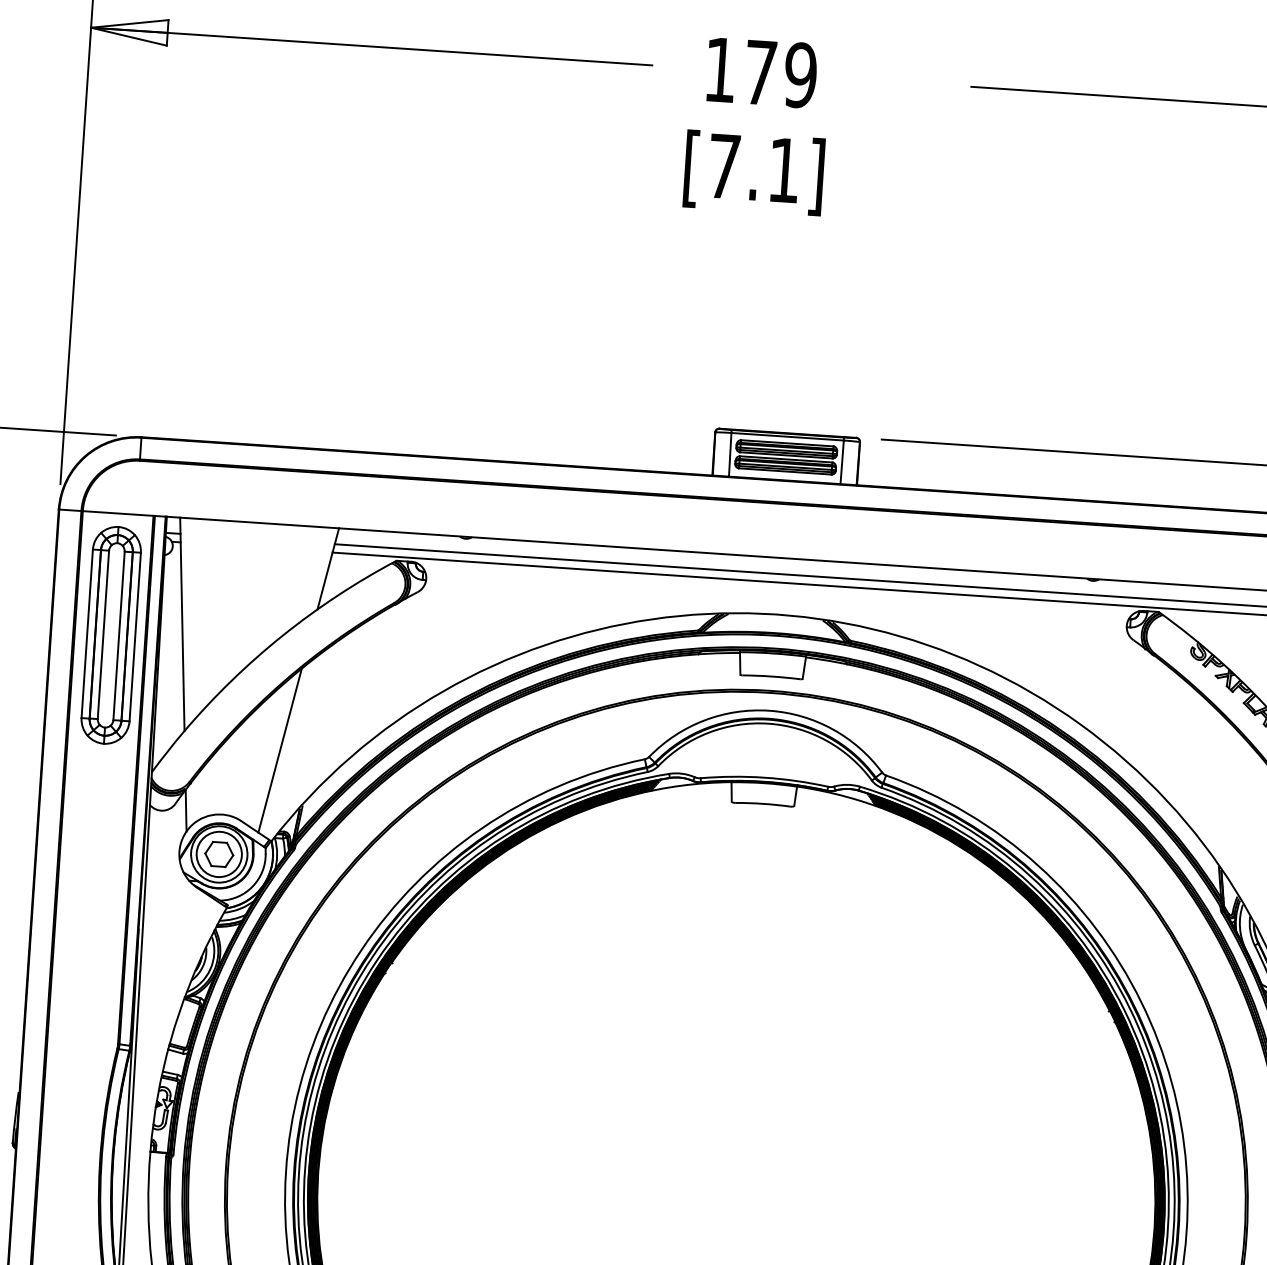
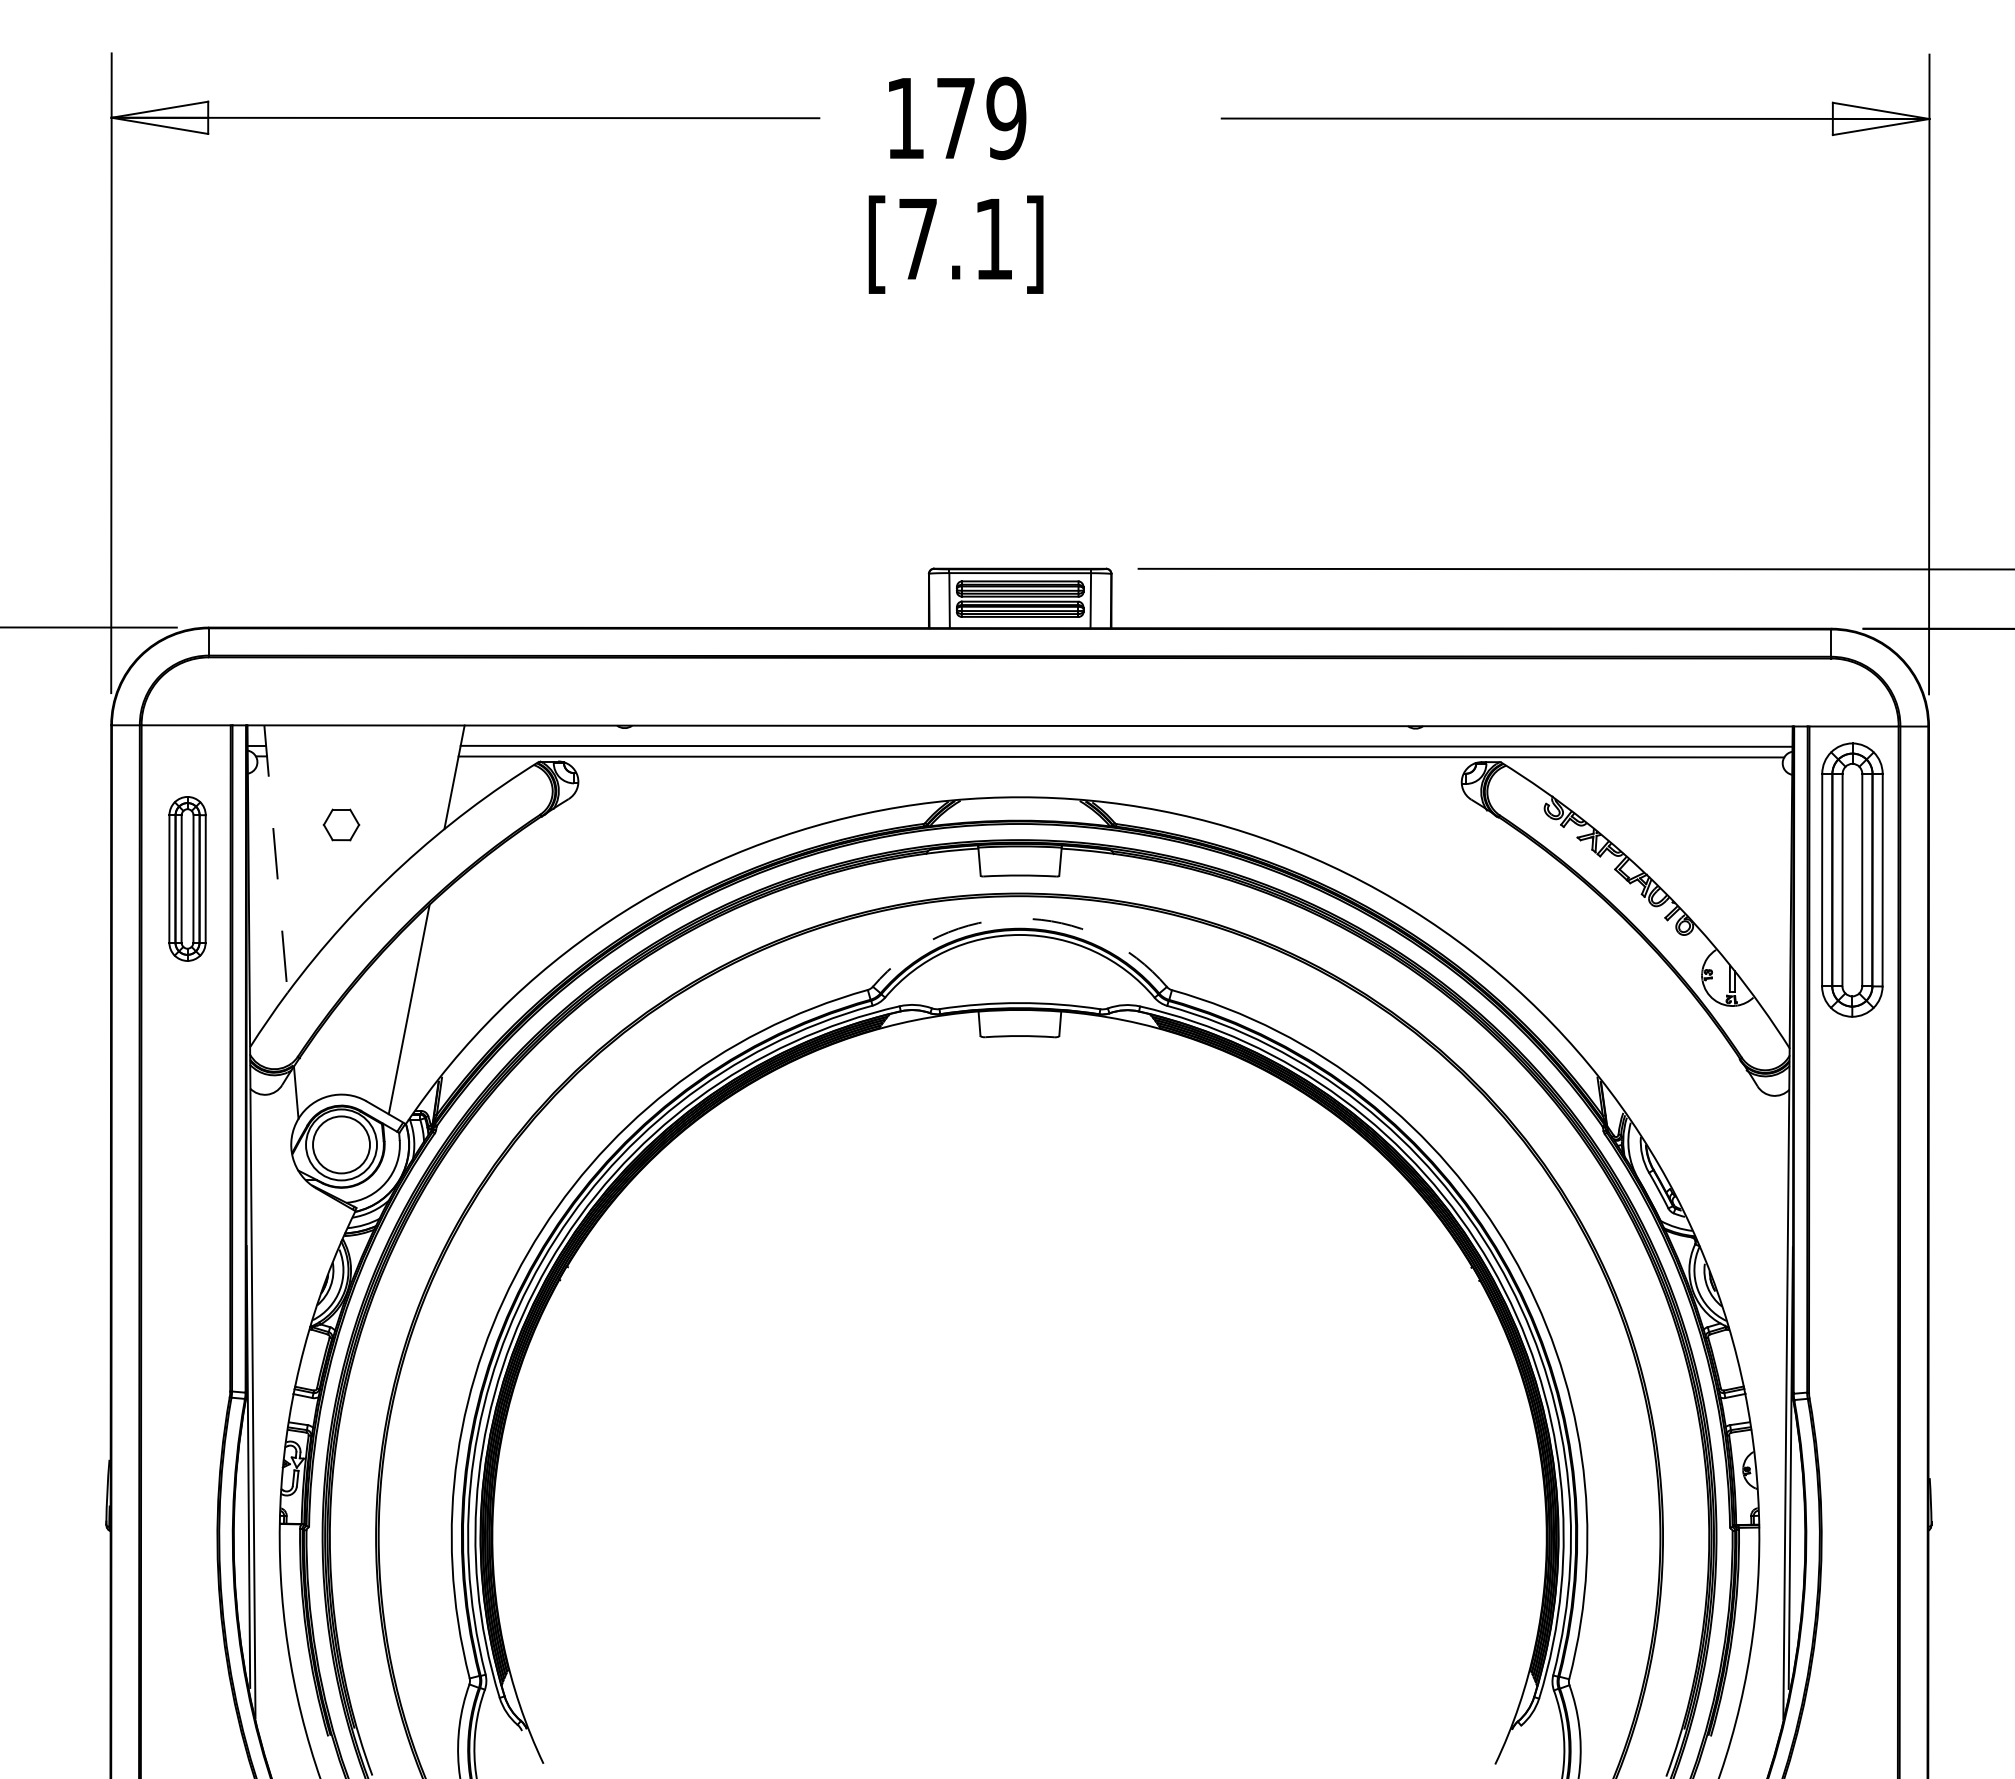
line: (182, 624) -> (276, 859), solid -> dashed
part: (111, 635) -> (187, 878), size x0.6
arc: (769, 710) -> (1020, 918), solid -> dashed
part: (219, 854) -> (341, 824), moved

